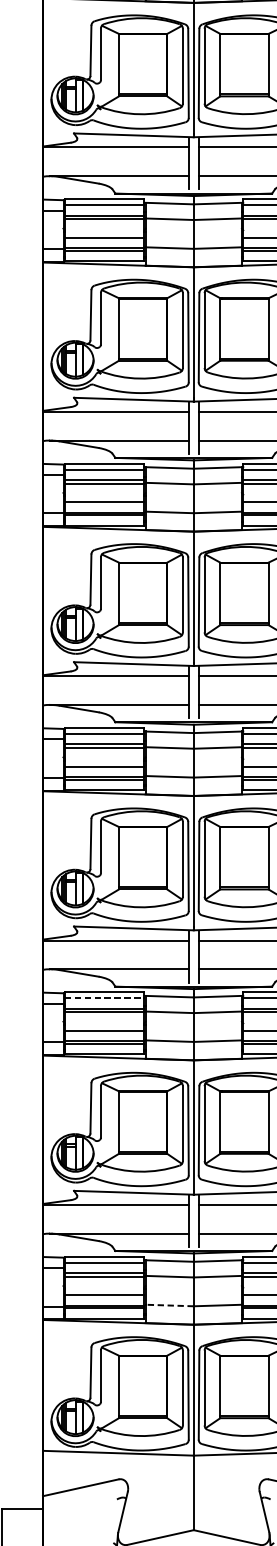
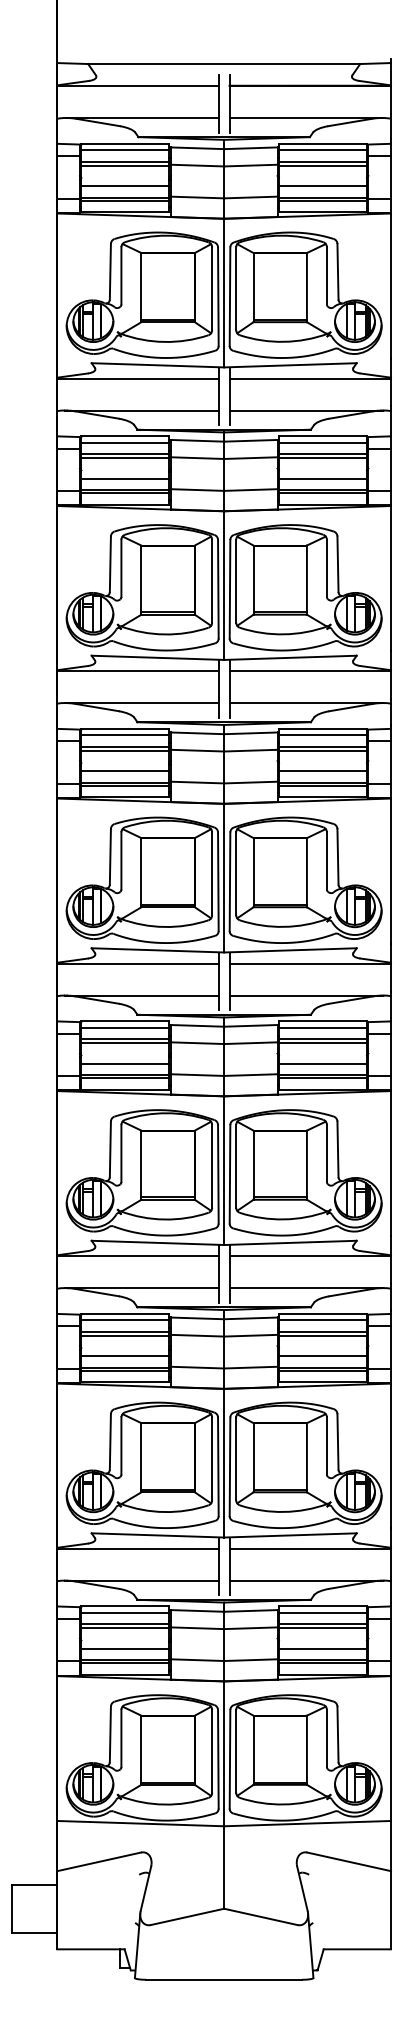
line: (104, 998) -> (125, 1320), dashed -> solid
line: (169, 1305) -> (197, 1660), dashed -> solid

